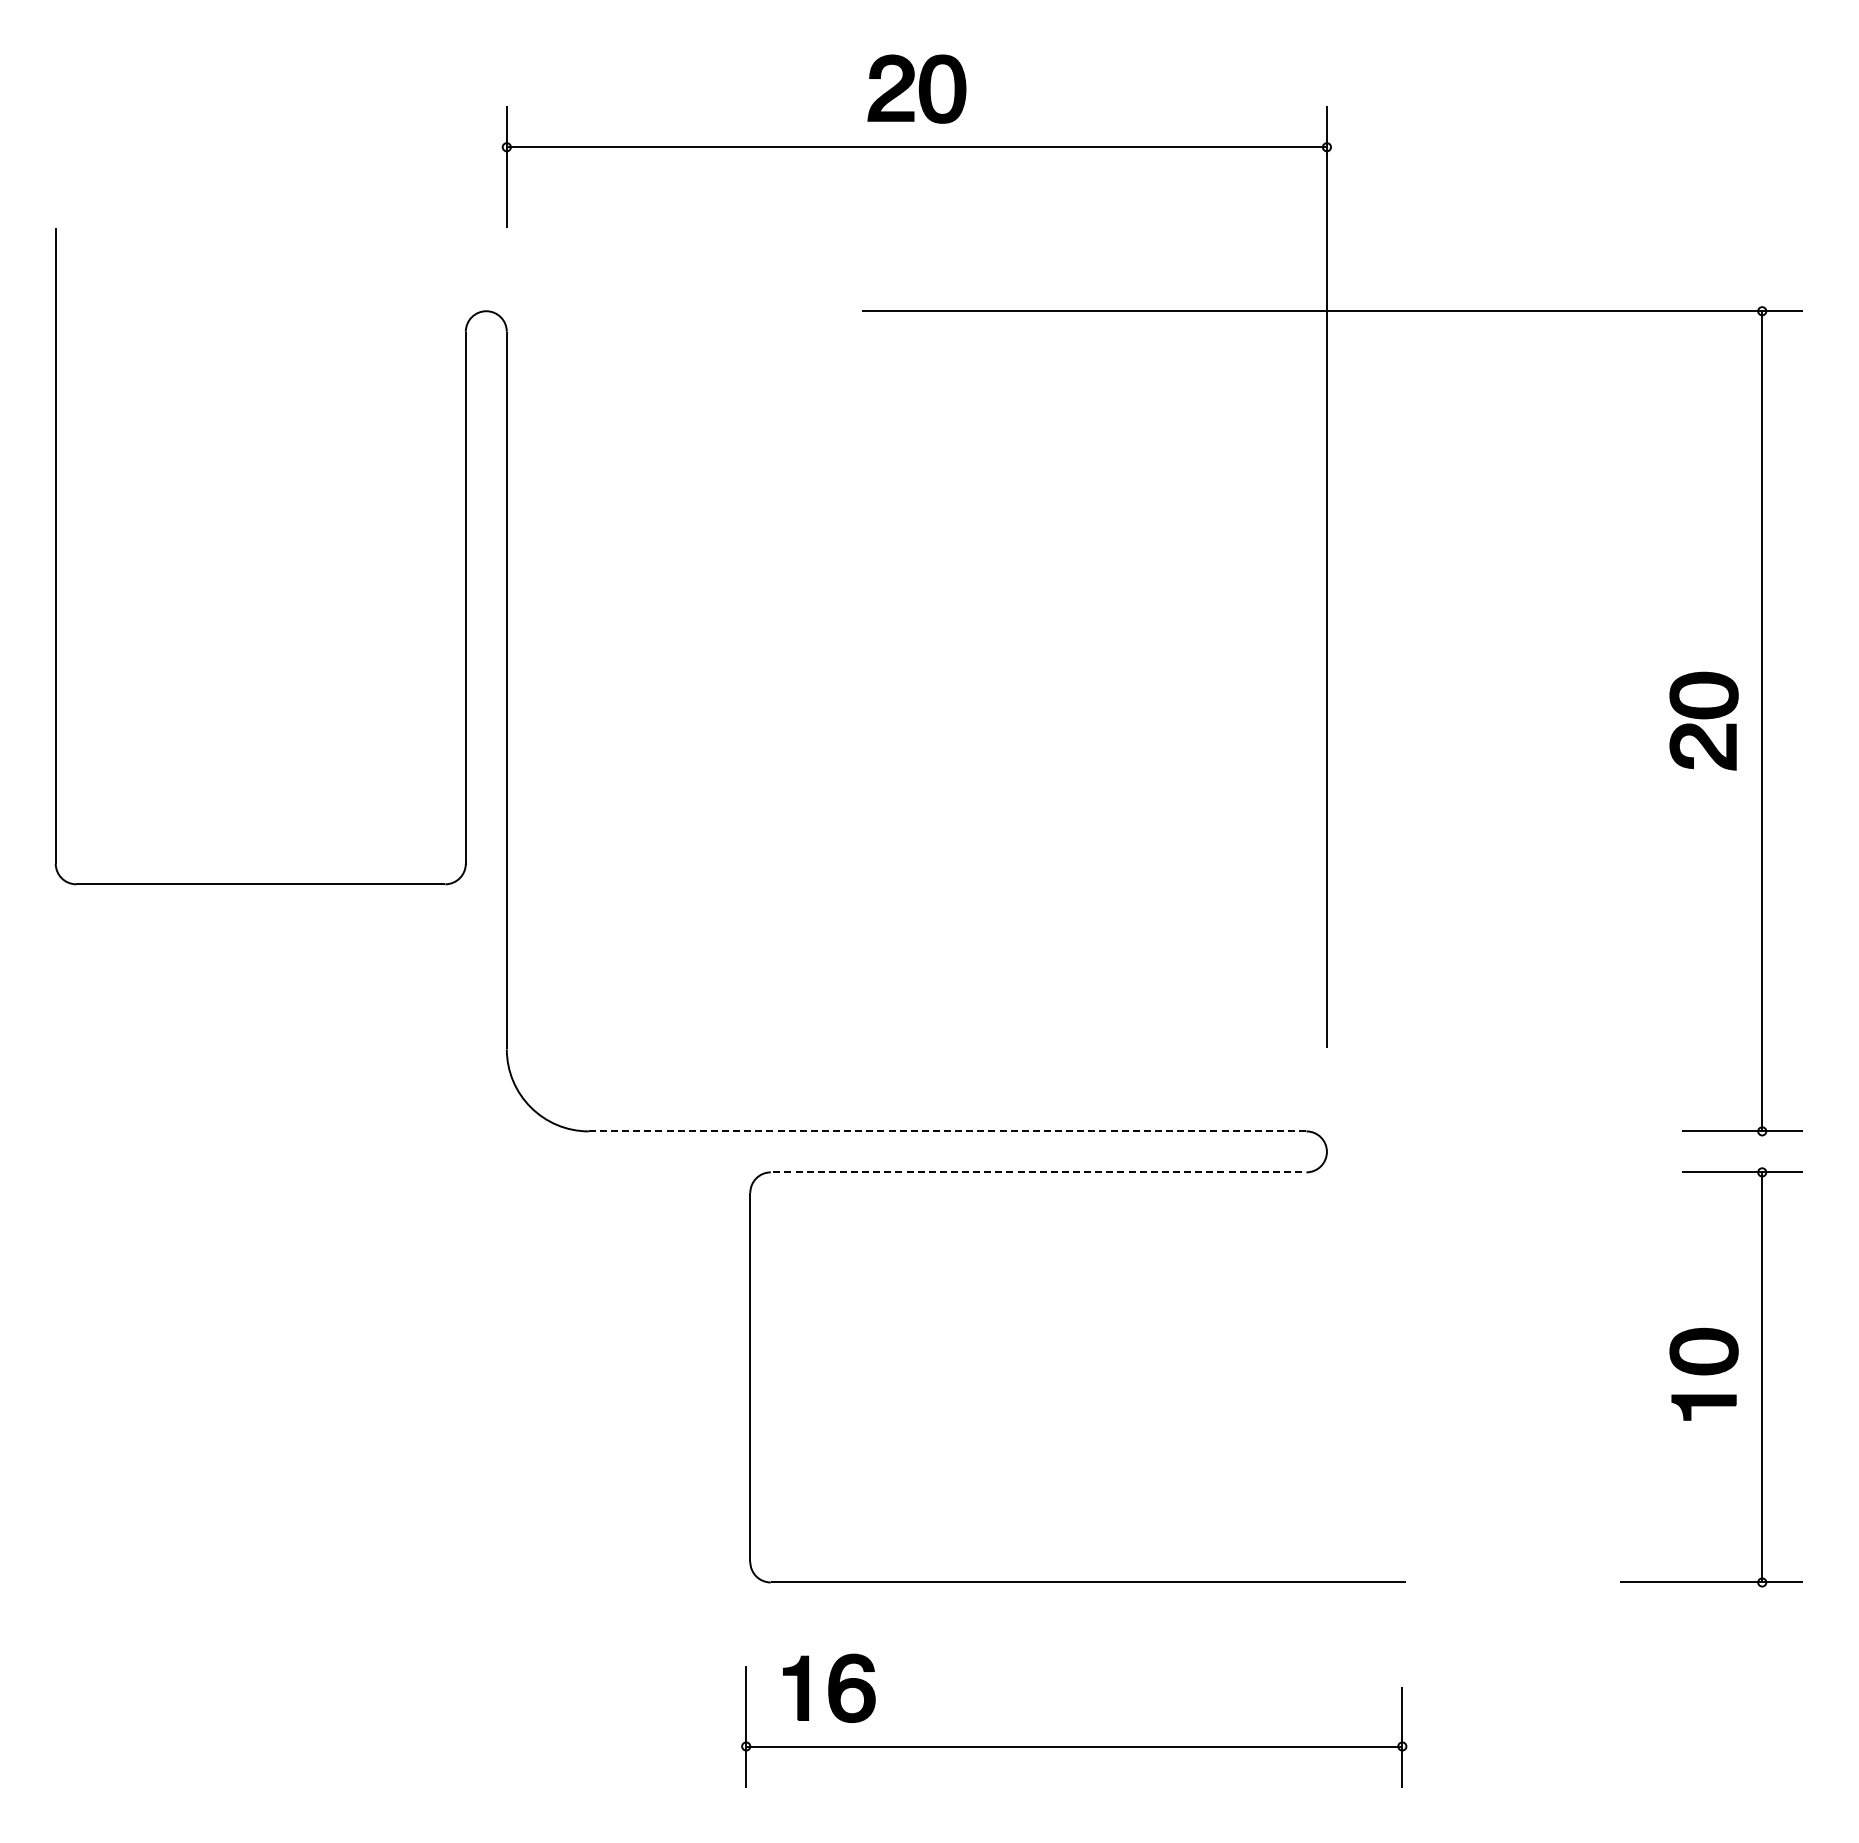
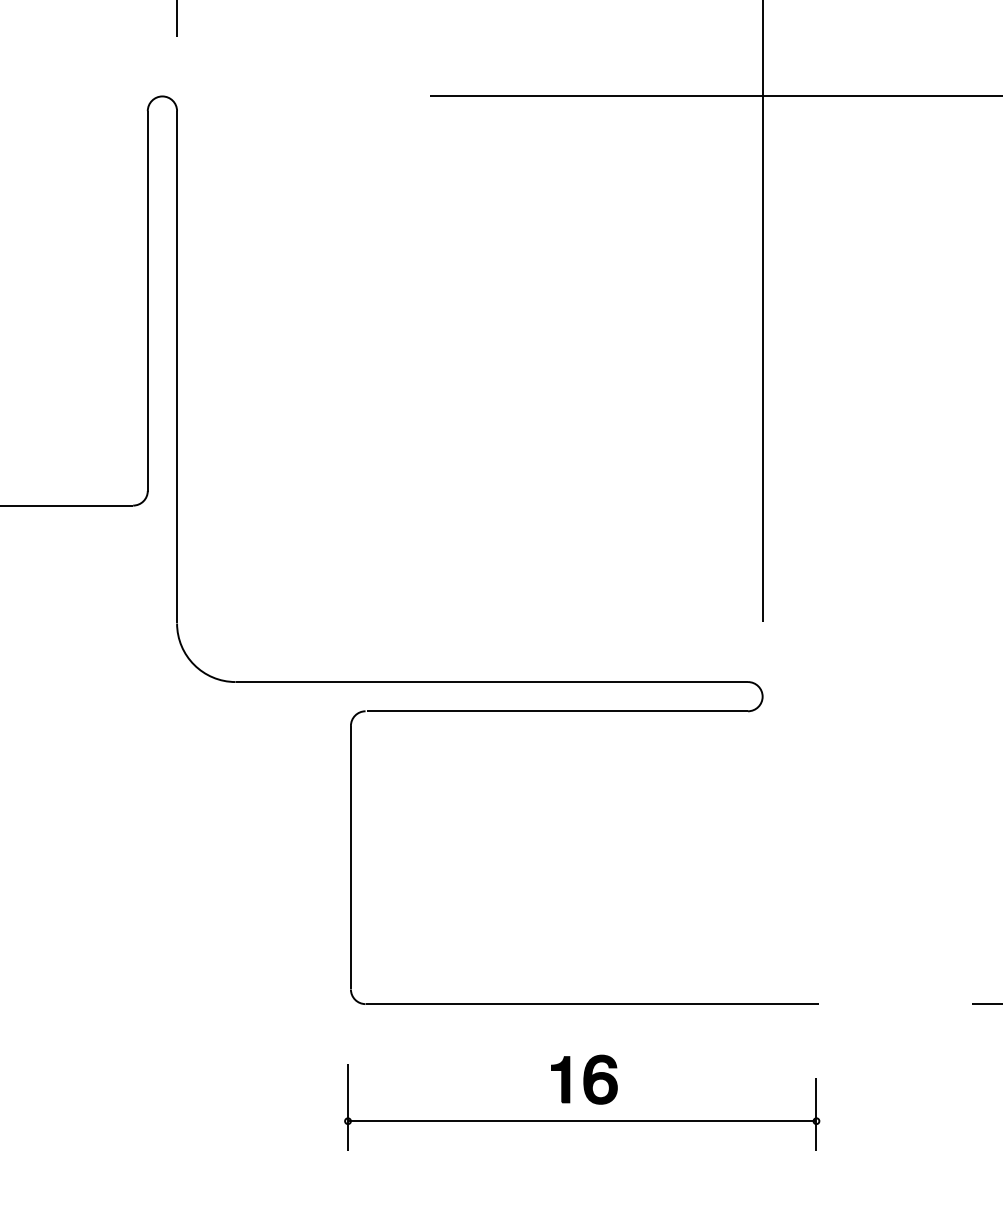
line: (947, 1131) -> (491, 682), dashed -> solid
line: (1039, 1172) -> (557, 711), dashed -> solid
part: (829, 1687) -> (584, 1079), moved

